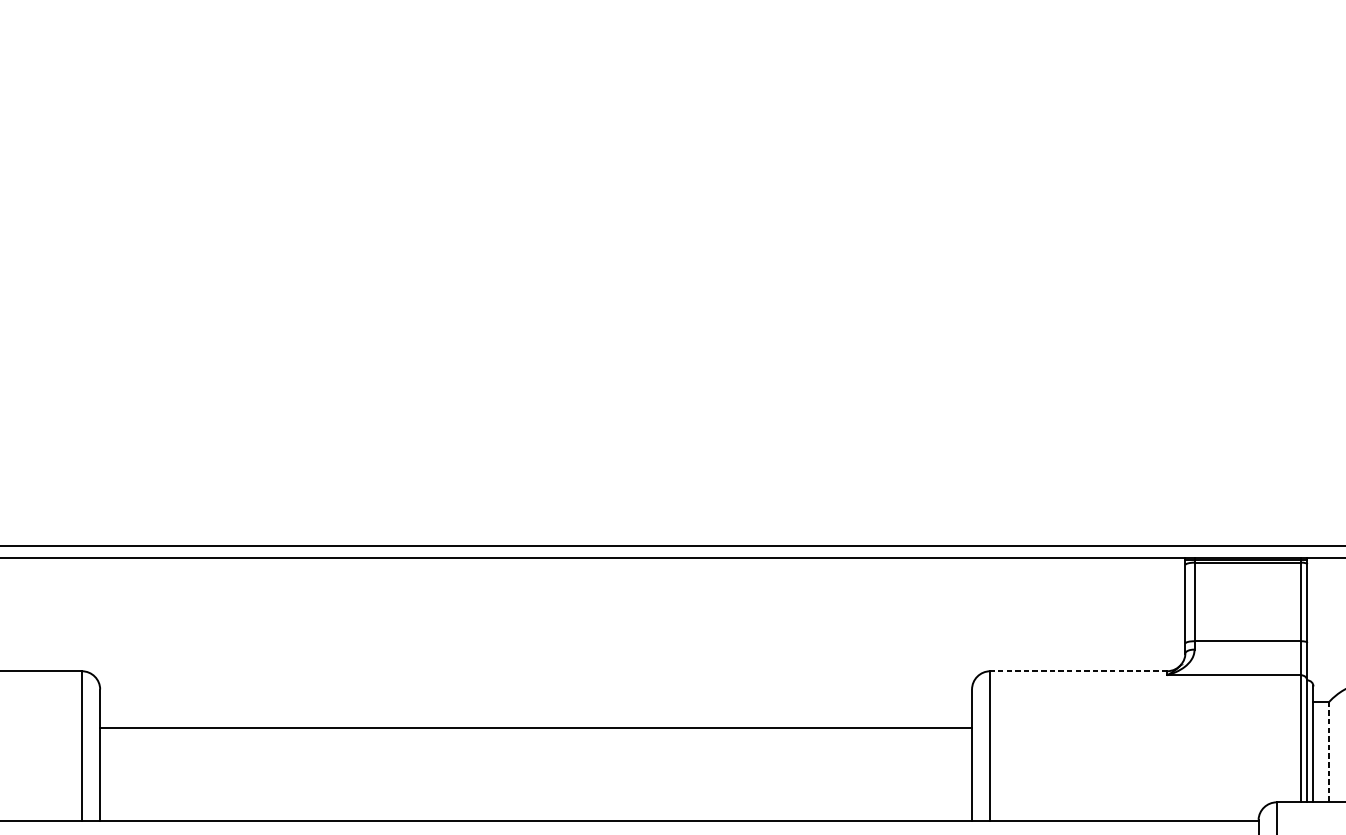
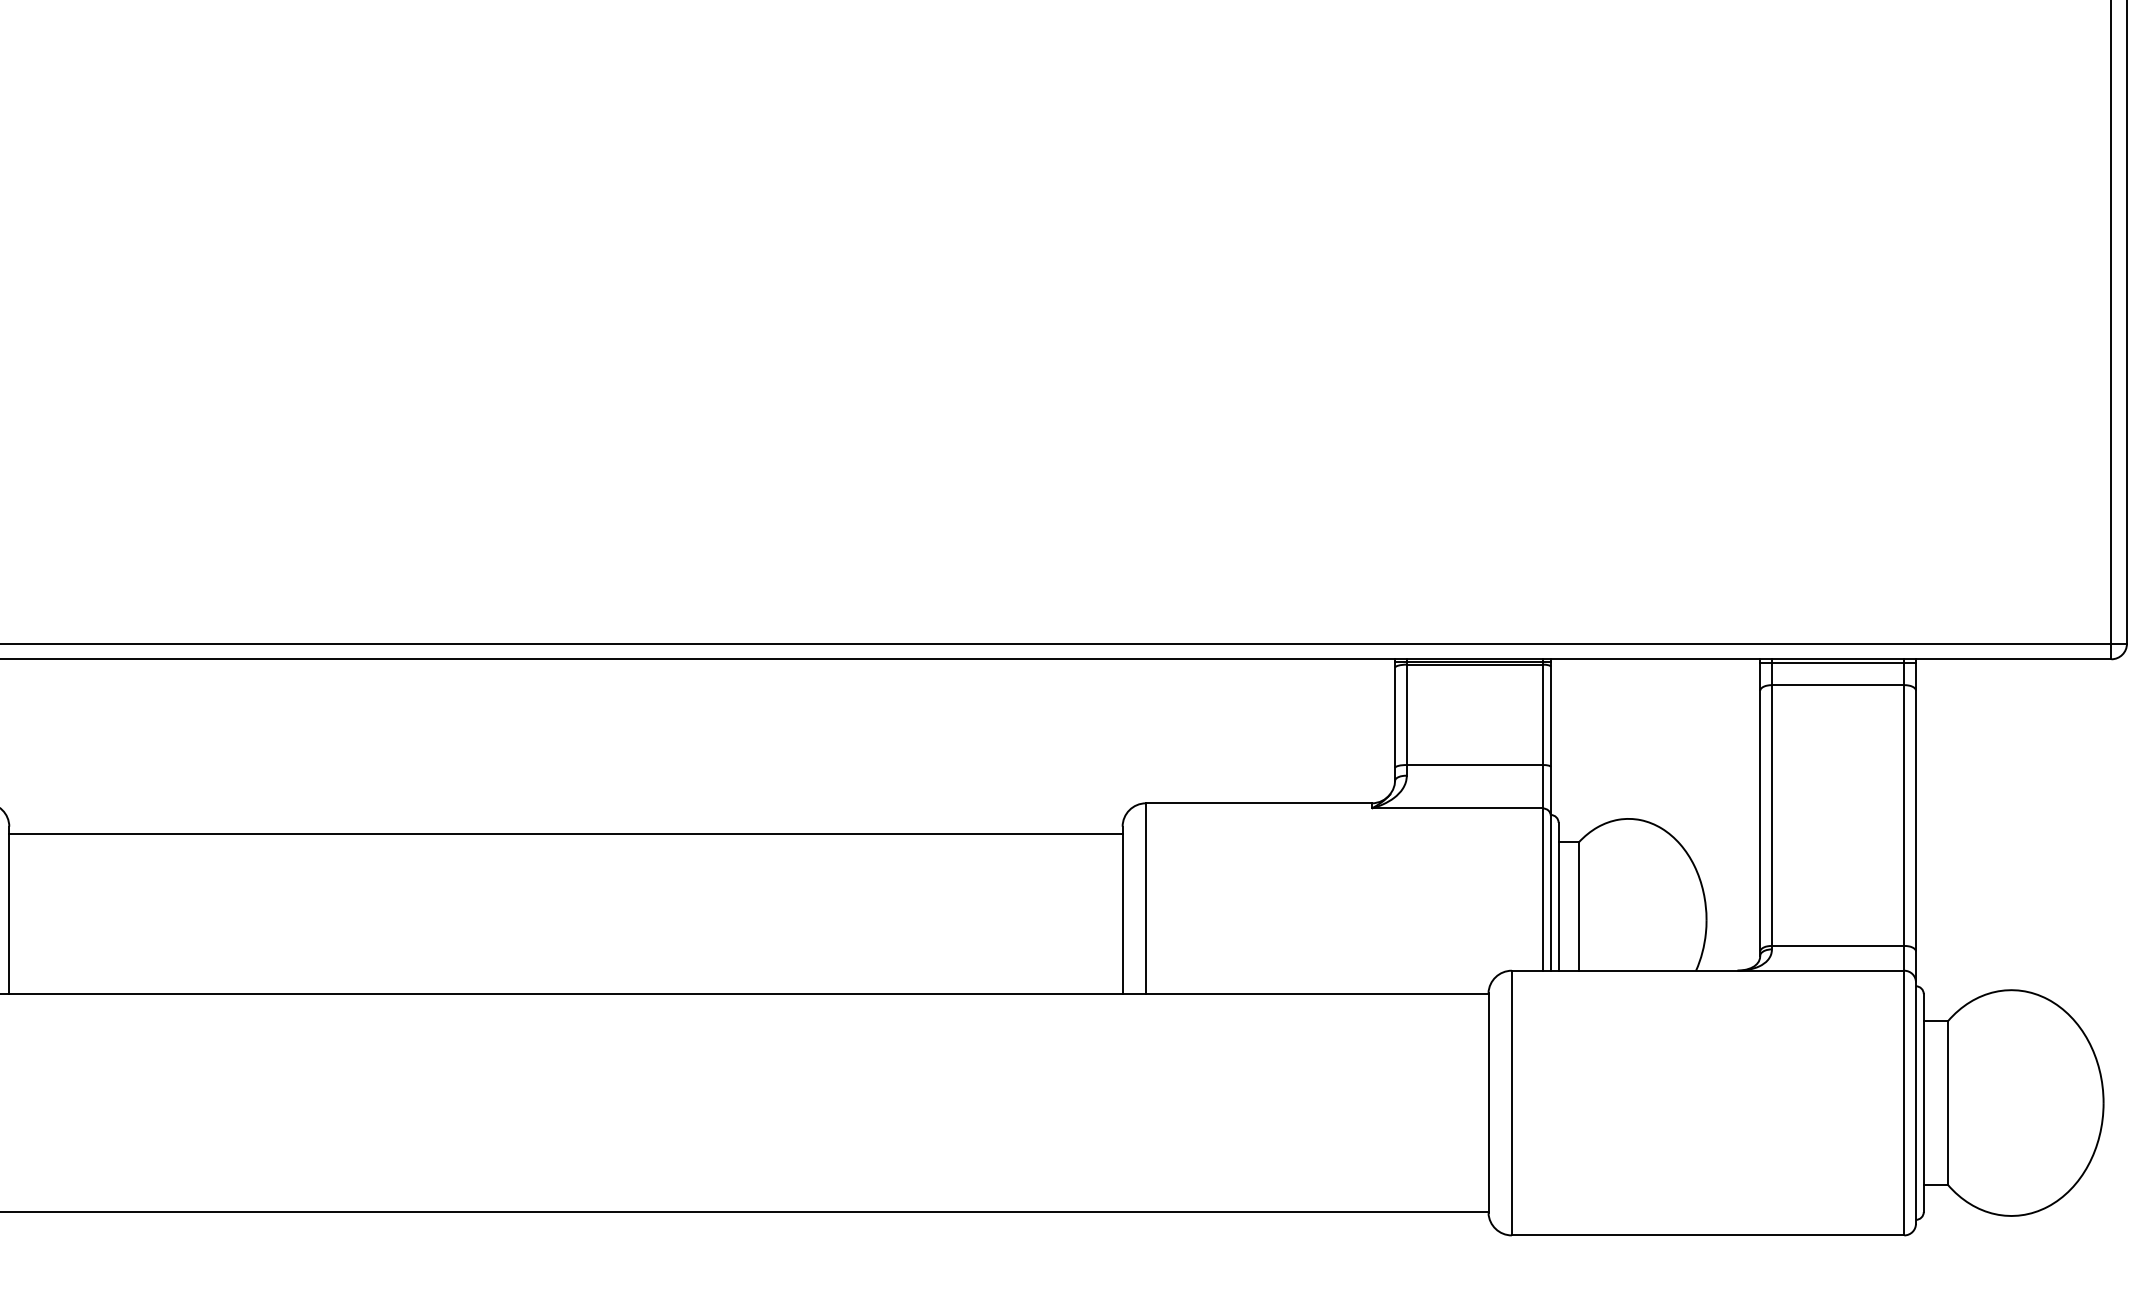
line: (1078, 671) -> (1258, 803), dashed -> solid
line: (535, 727) -> (565, 834), moved
line: (1329, 752) -> (1578, 906), dashed -> solid

